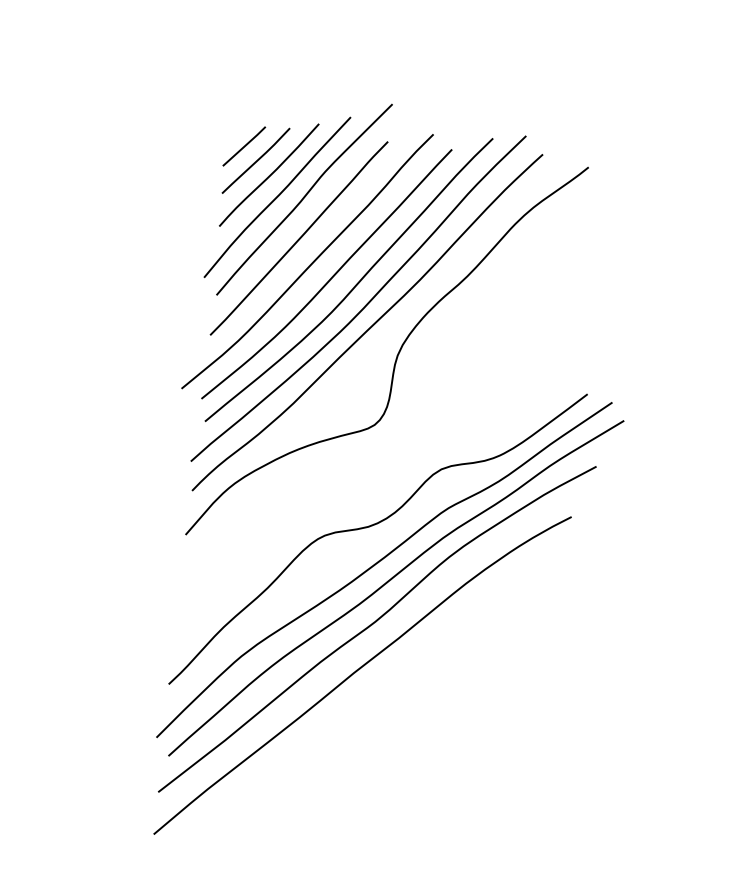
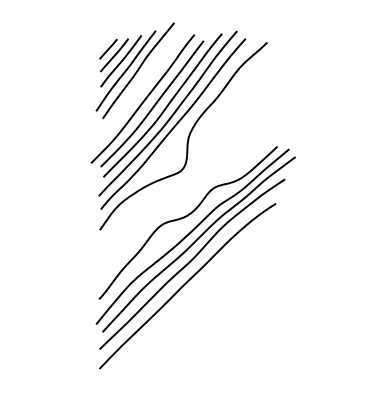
line: (298, 237) -> (137, 88), removed

